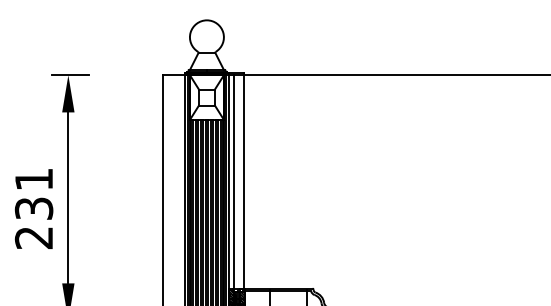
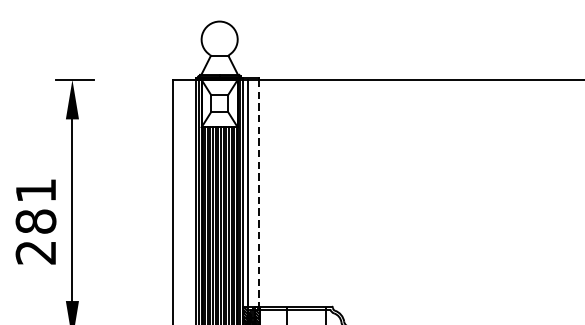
line: (244, 181) -> (259, 192), solid -> dashed
text: (34, 208) -> (36, 221), 231 -> 281

